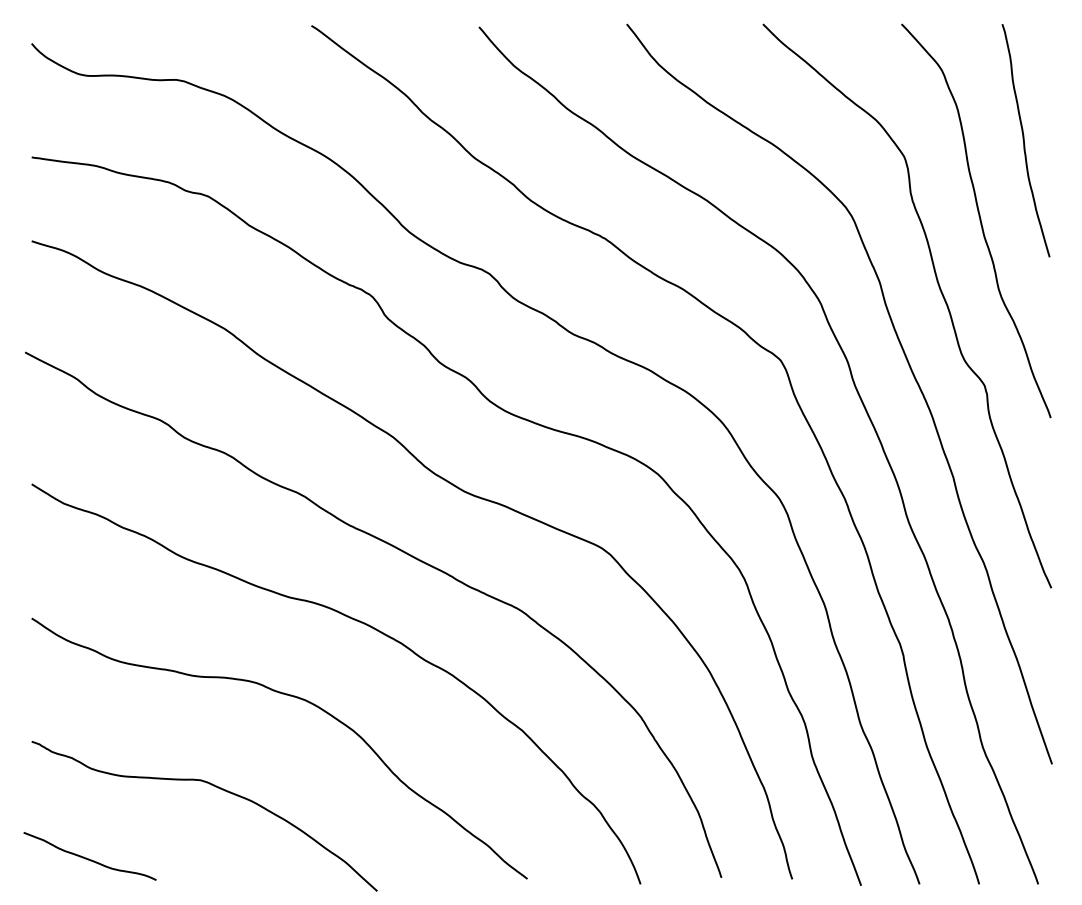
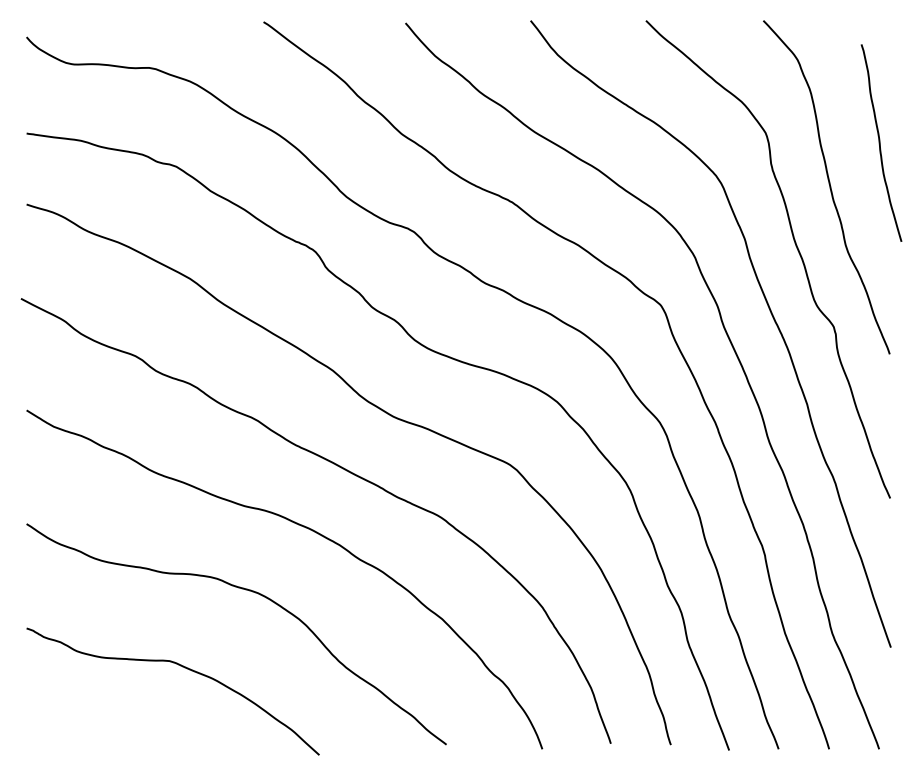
curve: (1024, 140) -> (880, 142), moved
curve: (89, 858) -> (75, 727), removed

